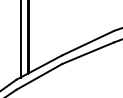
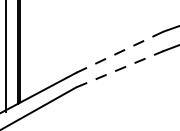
line: (88, 43) -> (120, 52), solid -> dashed
line: (88, 53) -> (120, 69), solid -> dashed

